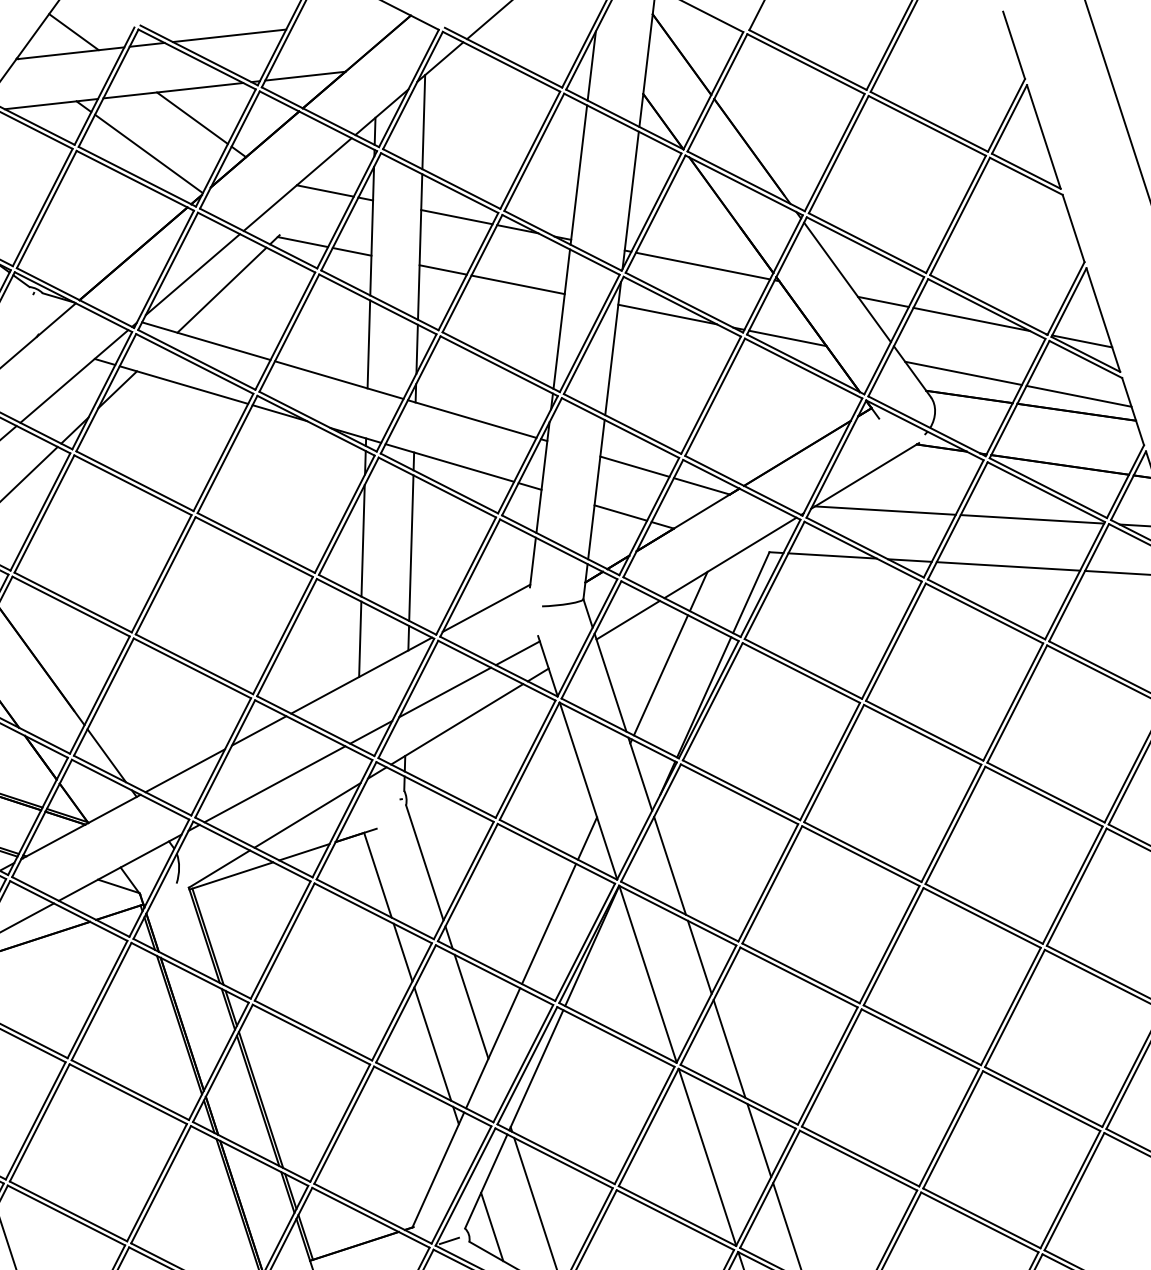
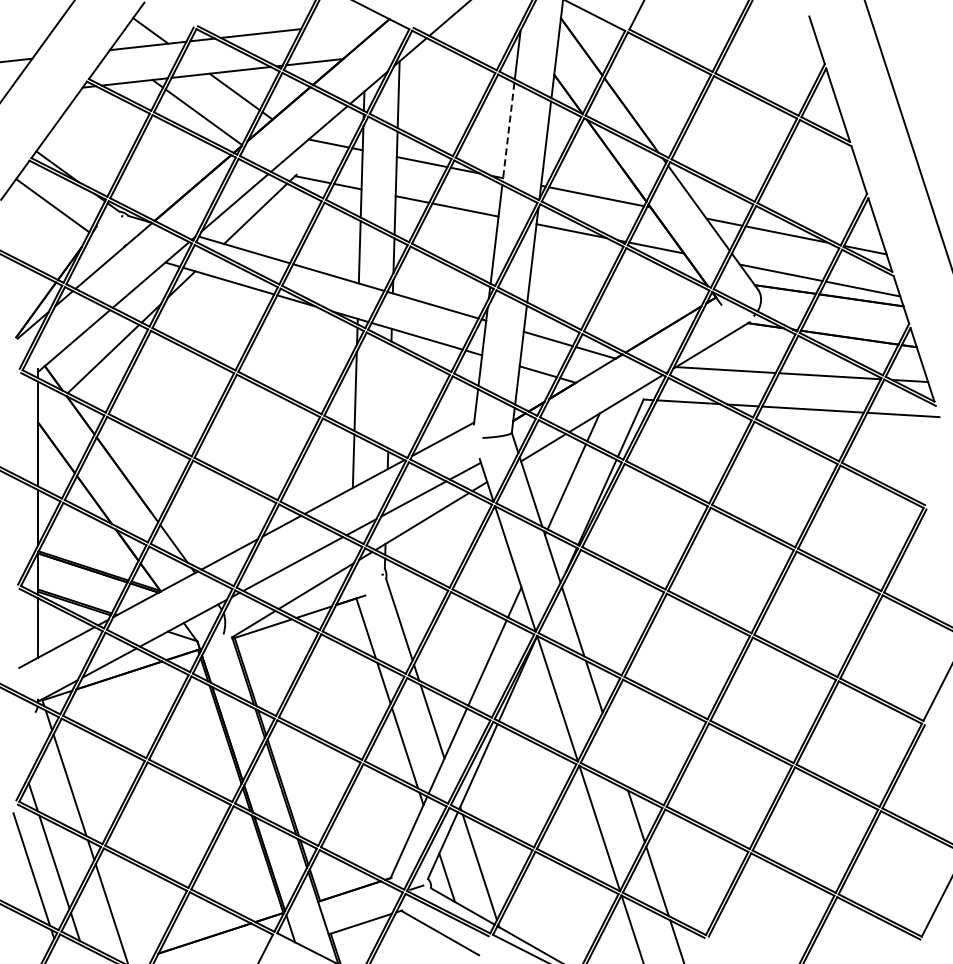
line: (578, 175) -> (508, 132), solid -> dashed
line: (410, 547) -> (389, 396), removed
line: (729, 1048) -> (615, 751), removed

